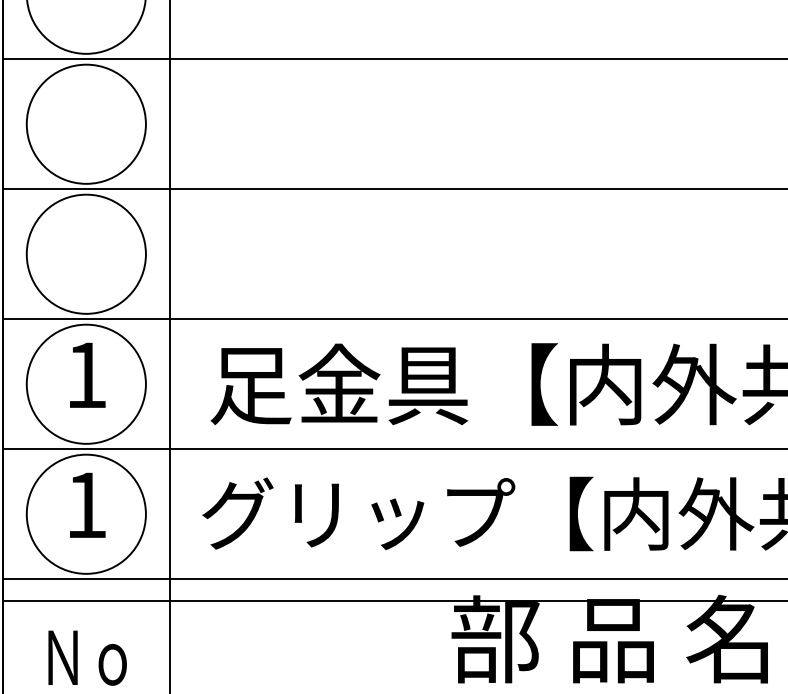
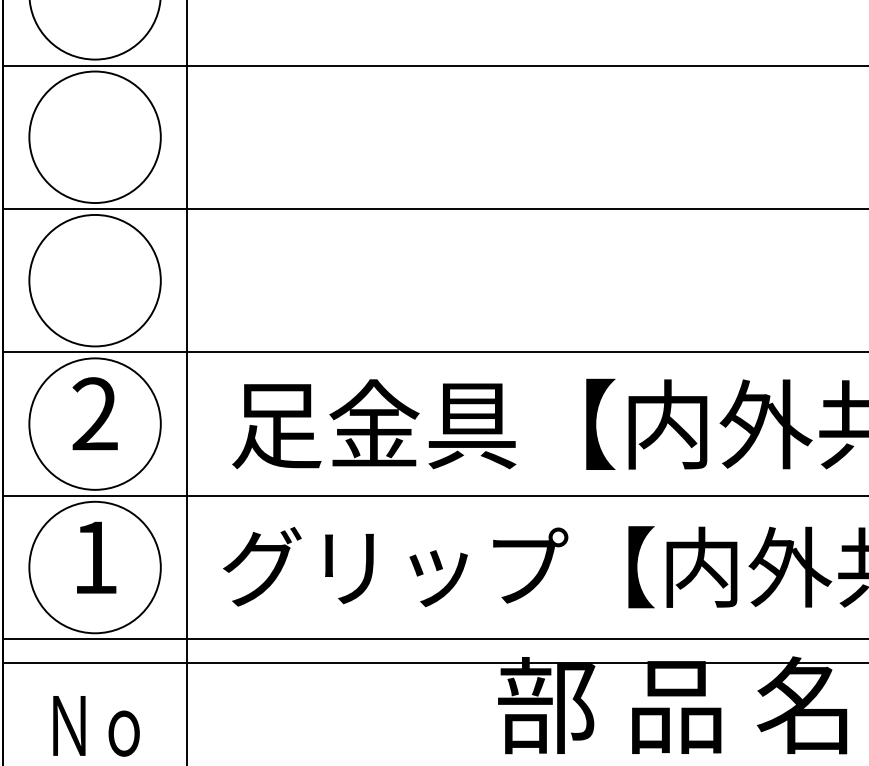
text: (85, 374) -> (94, 413), 1 -> 2

